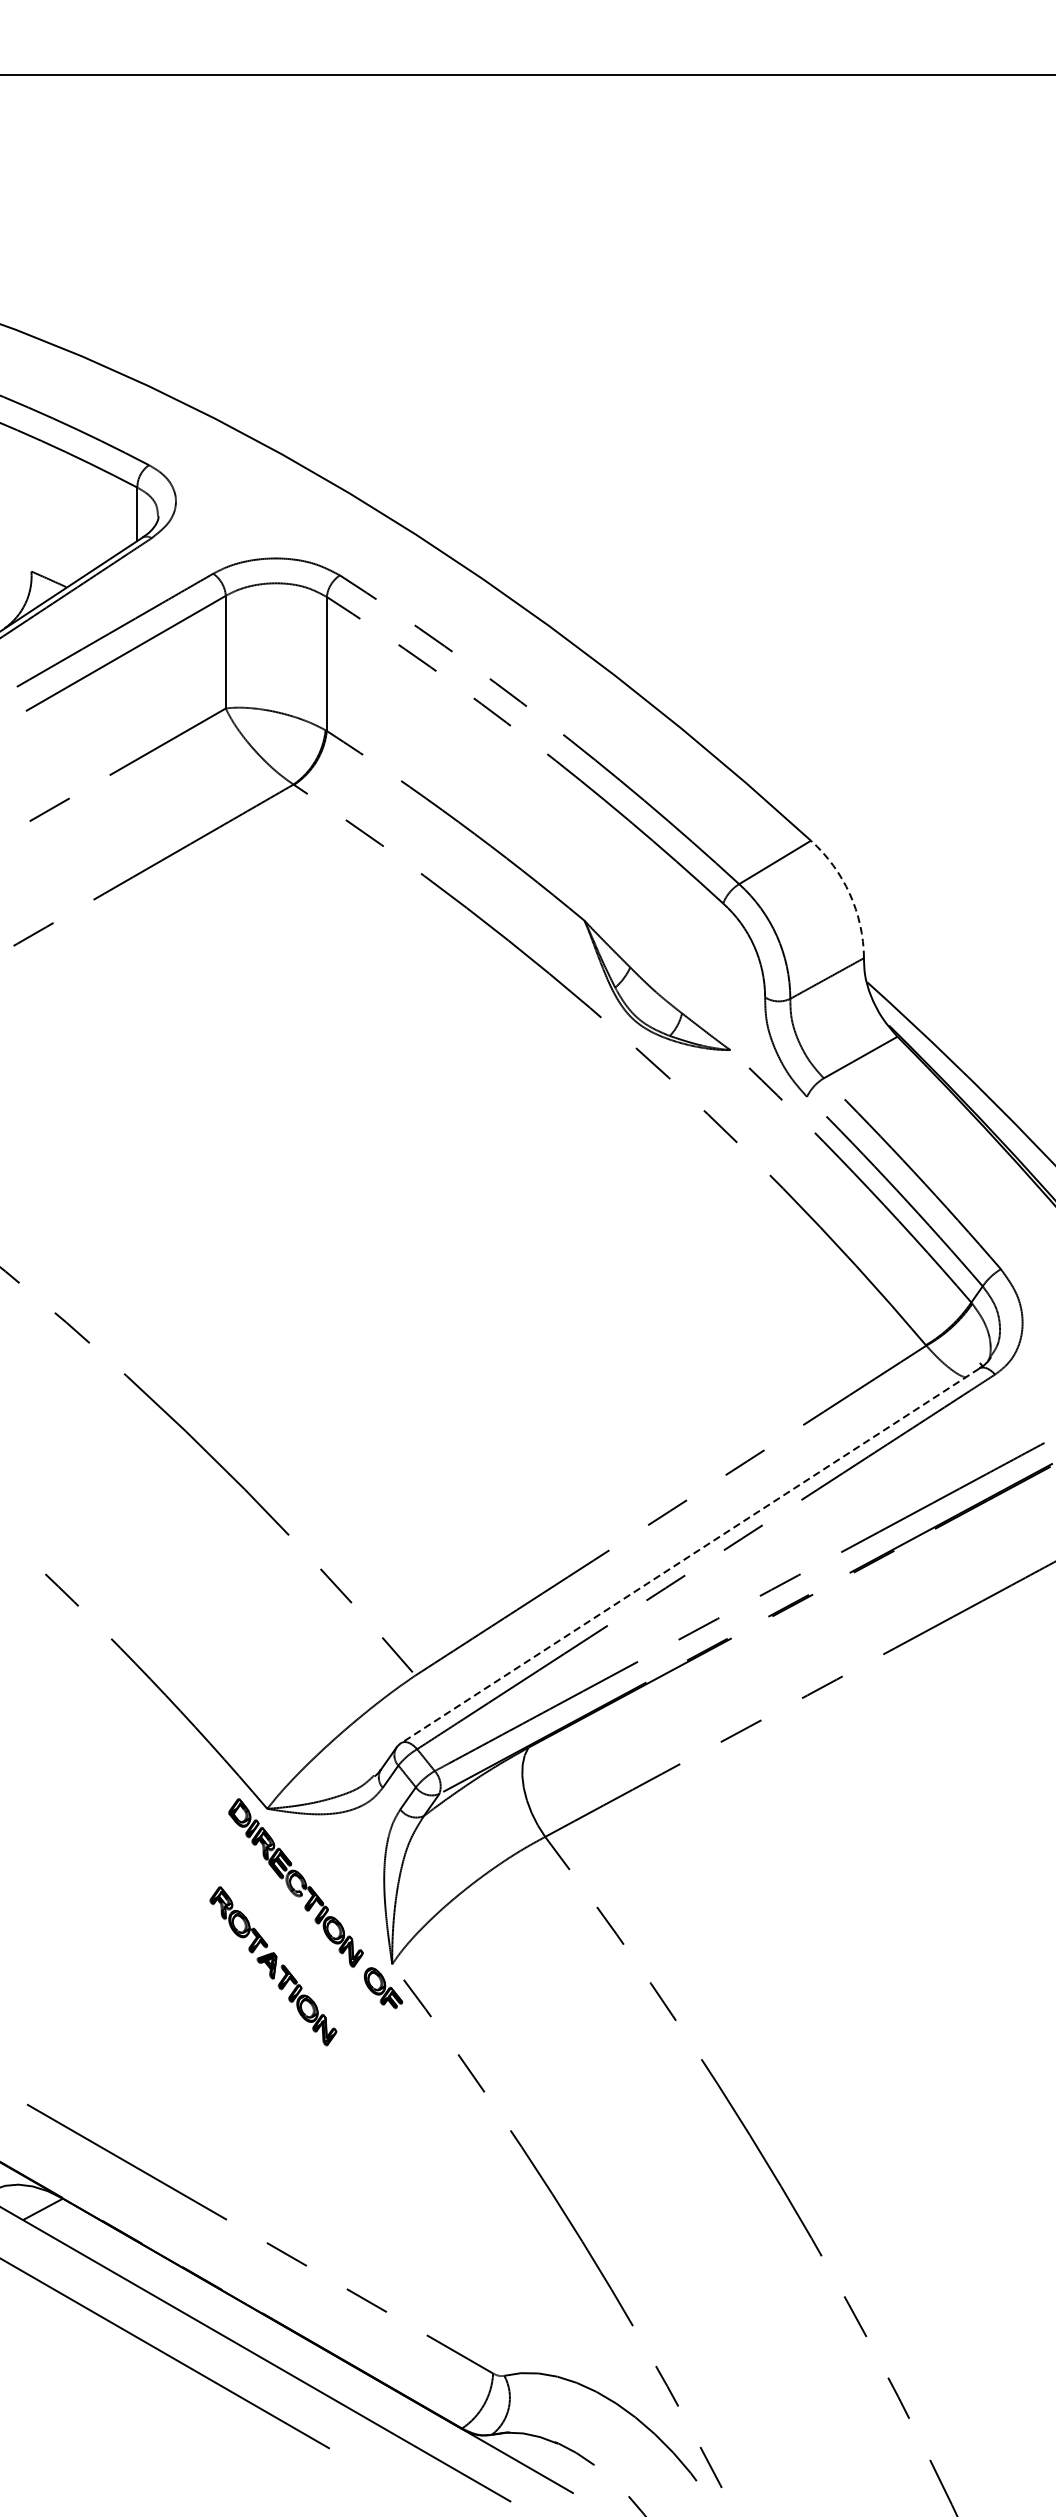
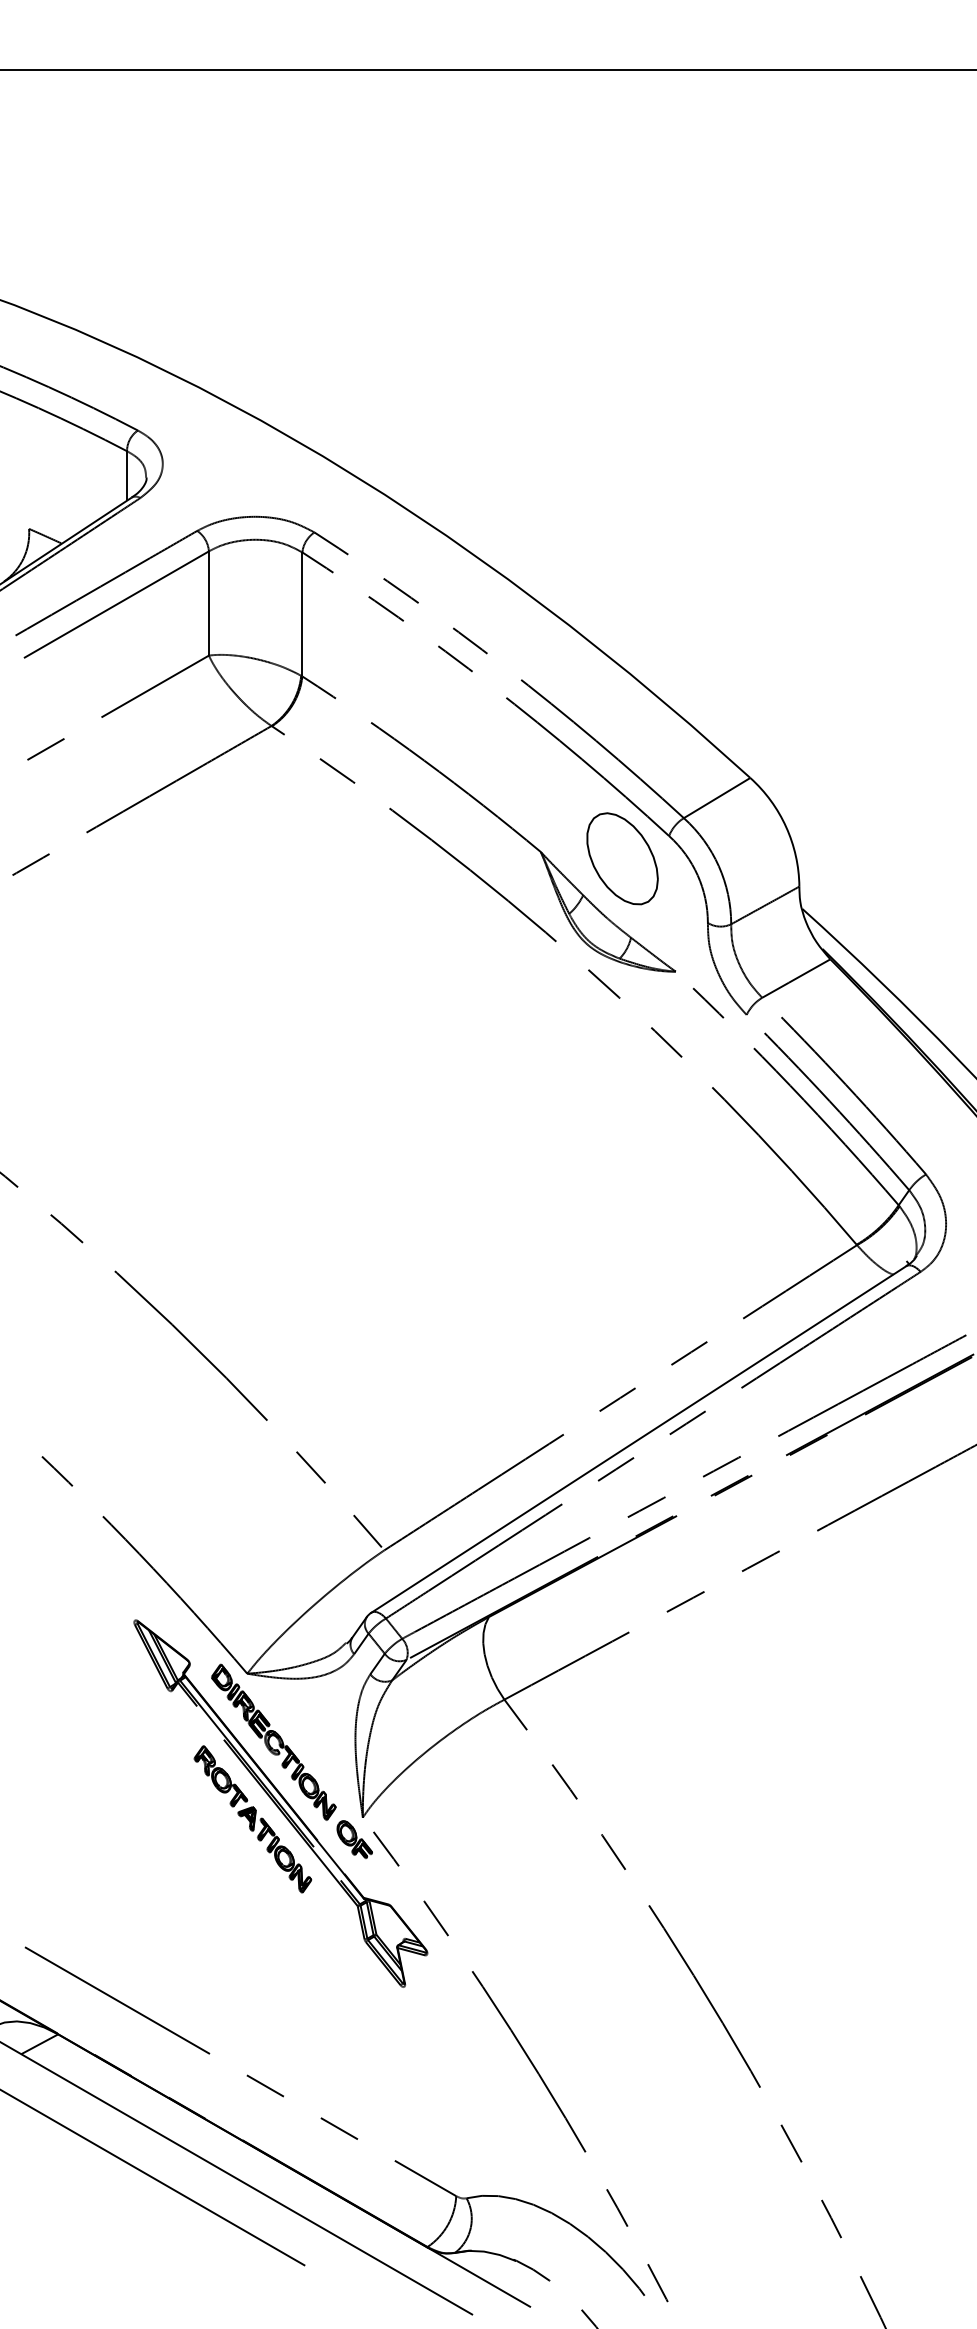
arc: (850, 894) -> (786, 827), dashed -> solid
part: (672, 927) -> (622, 858), added
line: (690, 1555) -> (638, 1439), dashed -> solid
part: (303, 1949) -> (280, 1803), added

